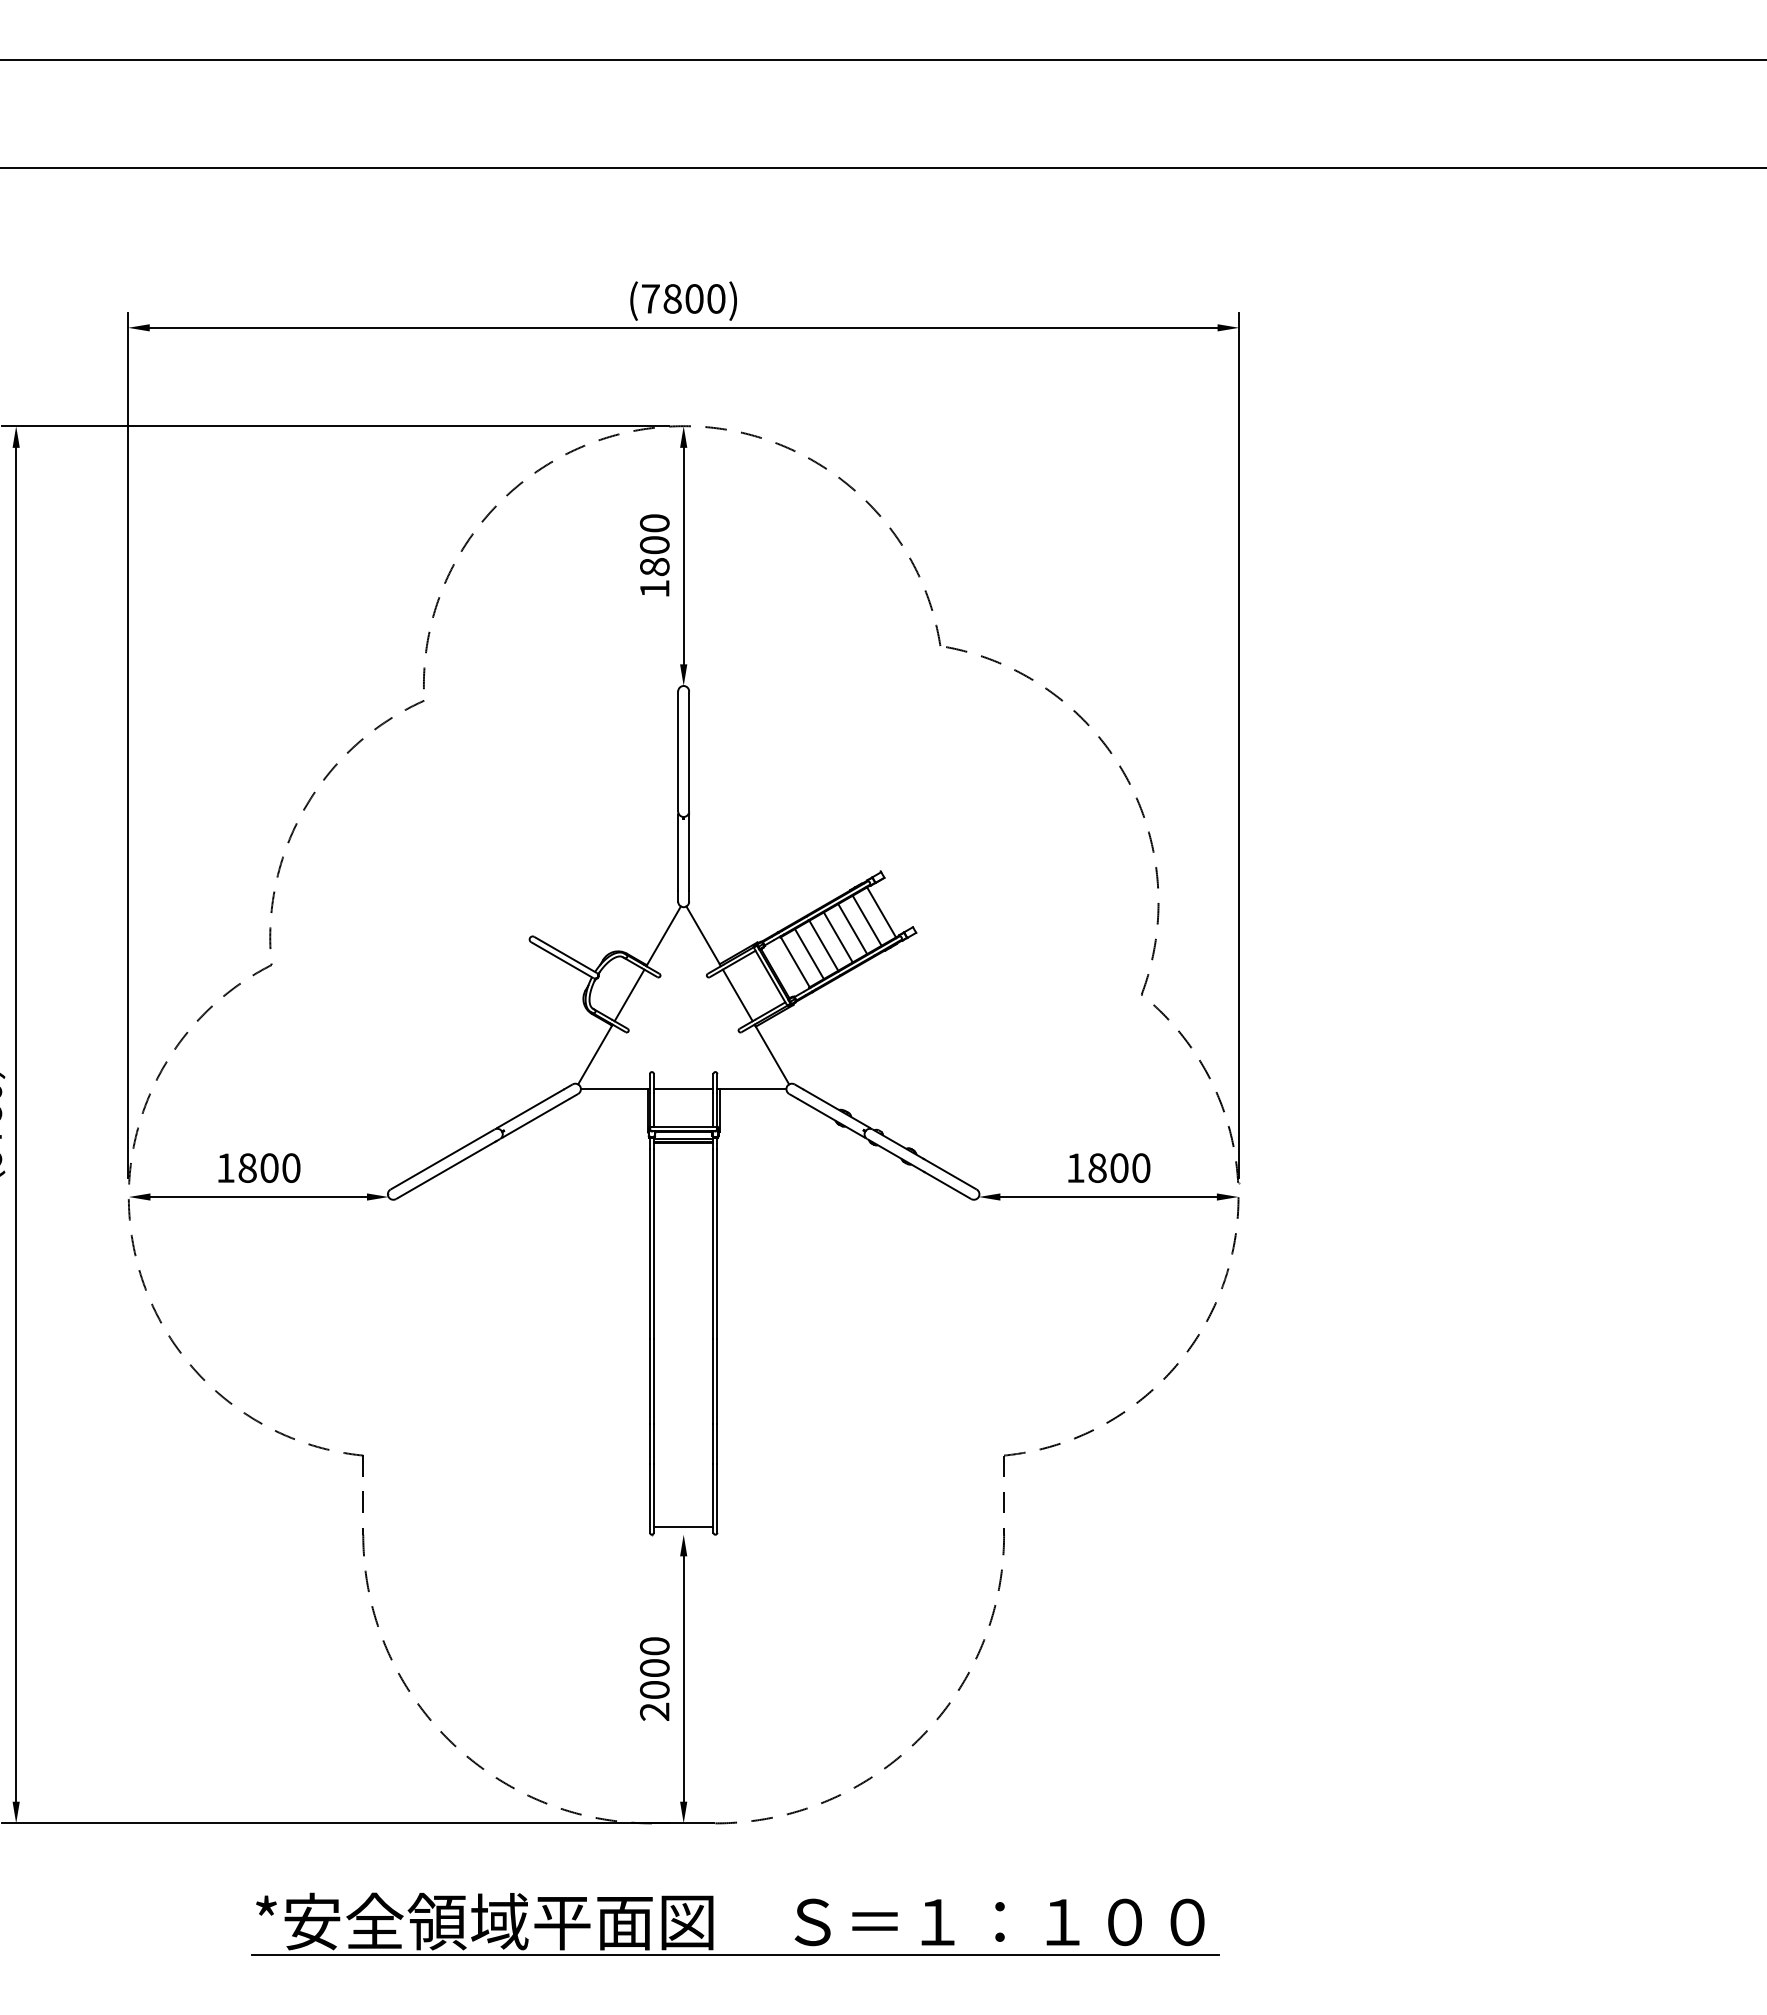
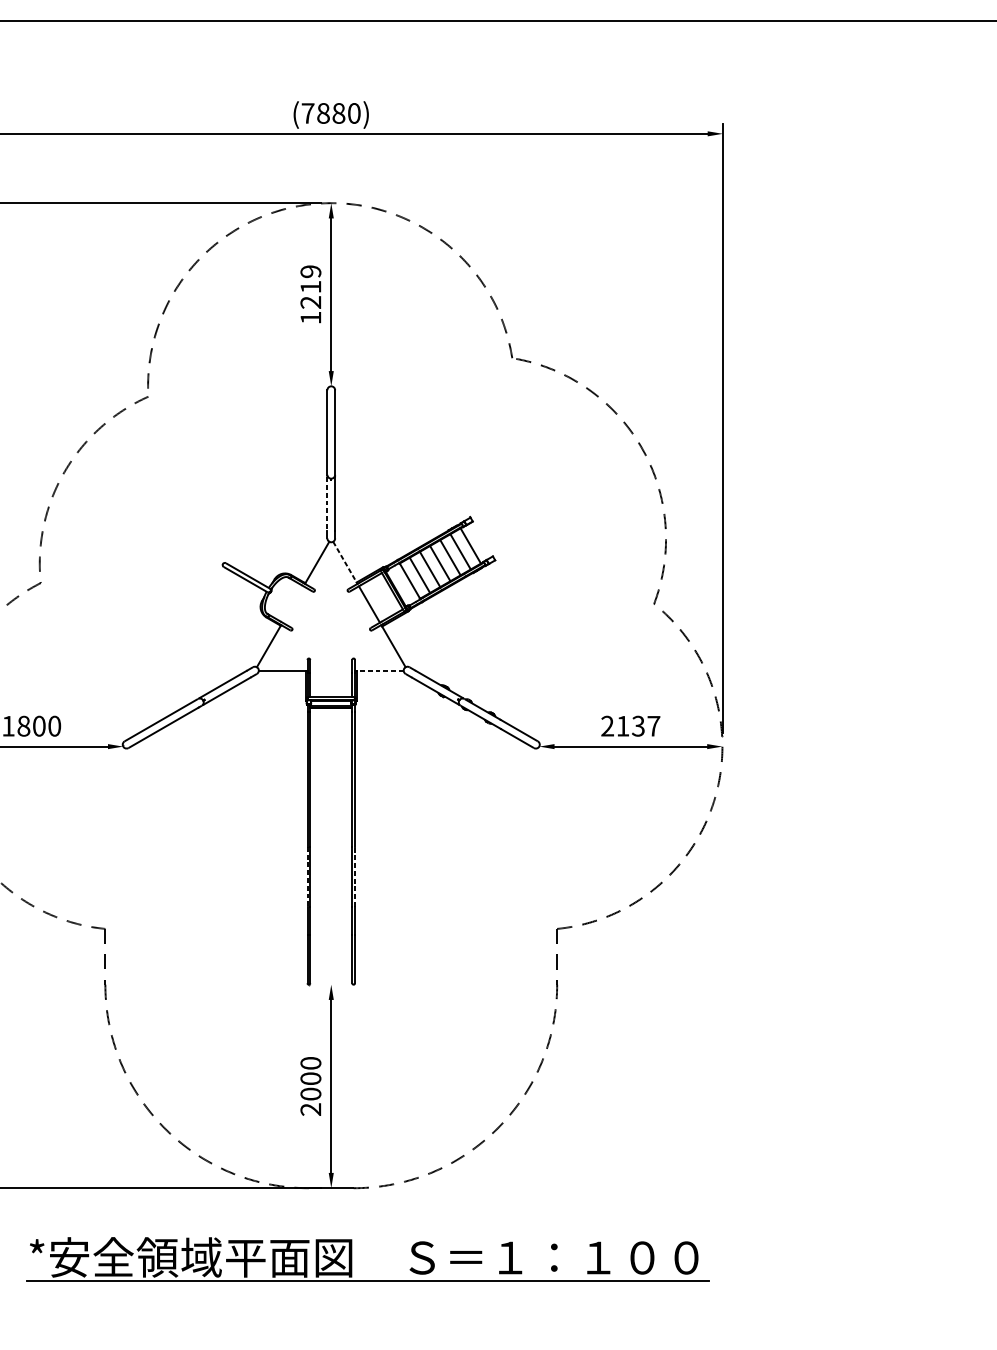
text: (694, 298) -> (338, 113), (7800) -> (7880)
text: (654, 545) -> (310, 287), 1800 -> 1219
line: (678, 853) -> (327, 504), solid -> dashed
line: (703, 935) -> (345, 562), solid -> dashed
line: (629, 995) -> (293, 604), removed
line: (683, 1089) -> (331, 670), removed
line: (752, 1089) -> (379, 670), solid -> dashed
text: (1108, 1167) -> (630, 725), 1800 -> 2137
line: (717, 1381) -> (355, 876), solid -> dashed
line: (649, 1382) -> (307, 877), solid -> dashed
line: (683, 1527) -> (331, 979), removed

